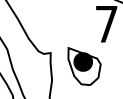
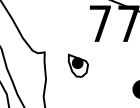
part: (84, 66) -> (78, 65), size x0.6

